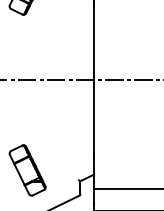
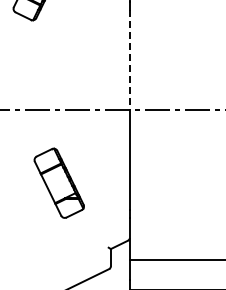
line: (94, 44) -> (129, 60), solid -> dashed
part: (27, 169) -> (58, 182), moved

